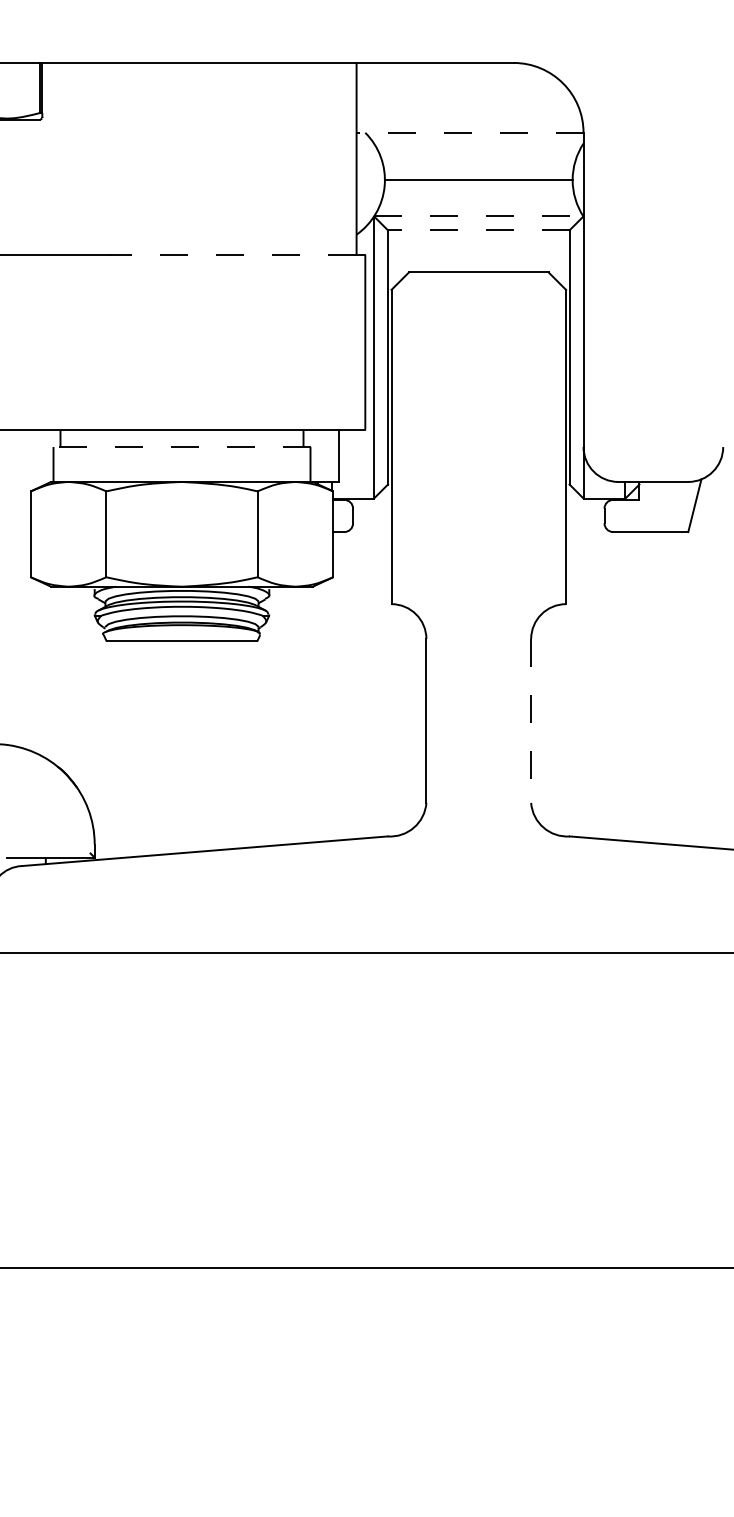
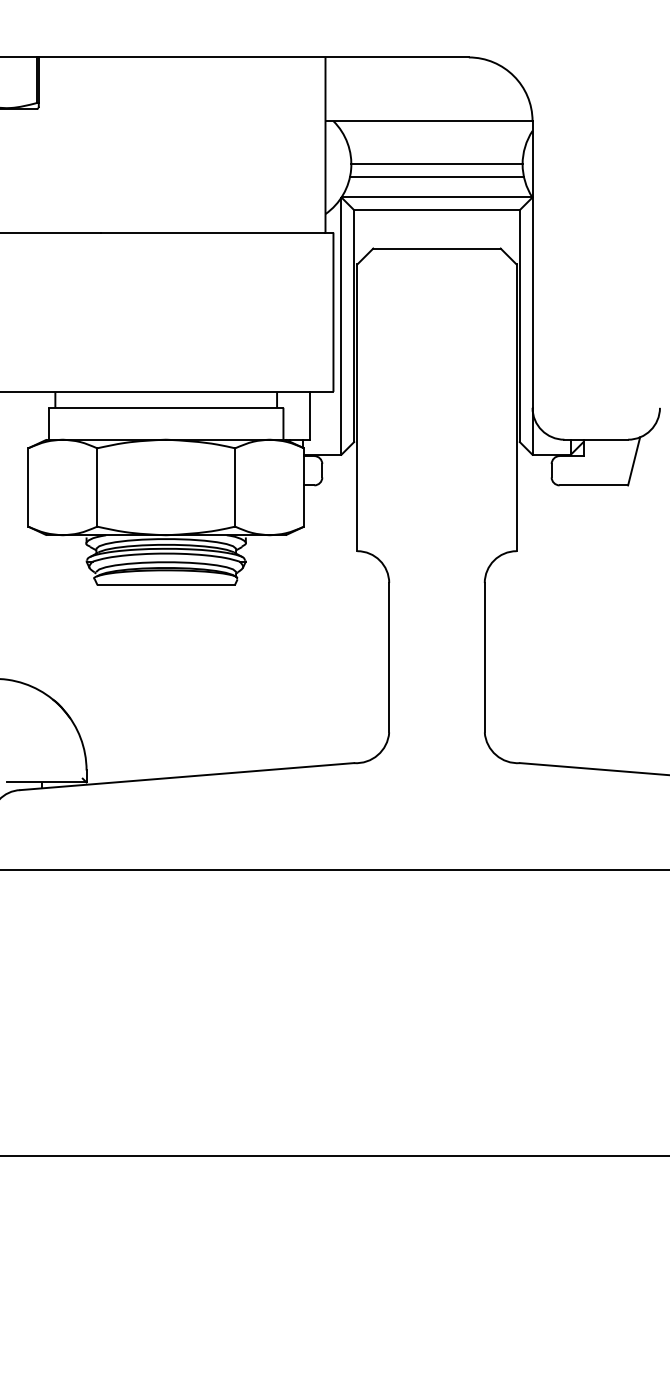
line: (470, 133) -> (429, 121), dashed -> solid
line: (478, 194) -> (436, 177), added
line: (479, 216) -> (437, 197), dashed -> solid
line: (478, 230) -> (436, 210), dashed -> solid
line: (232, 254) -> (212, 232), dashed -> solid
line: (181, 446) -> (165, 407), dashed -> solid
line: (530, 720) -> (484, 657), dashed -> solid

